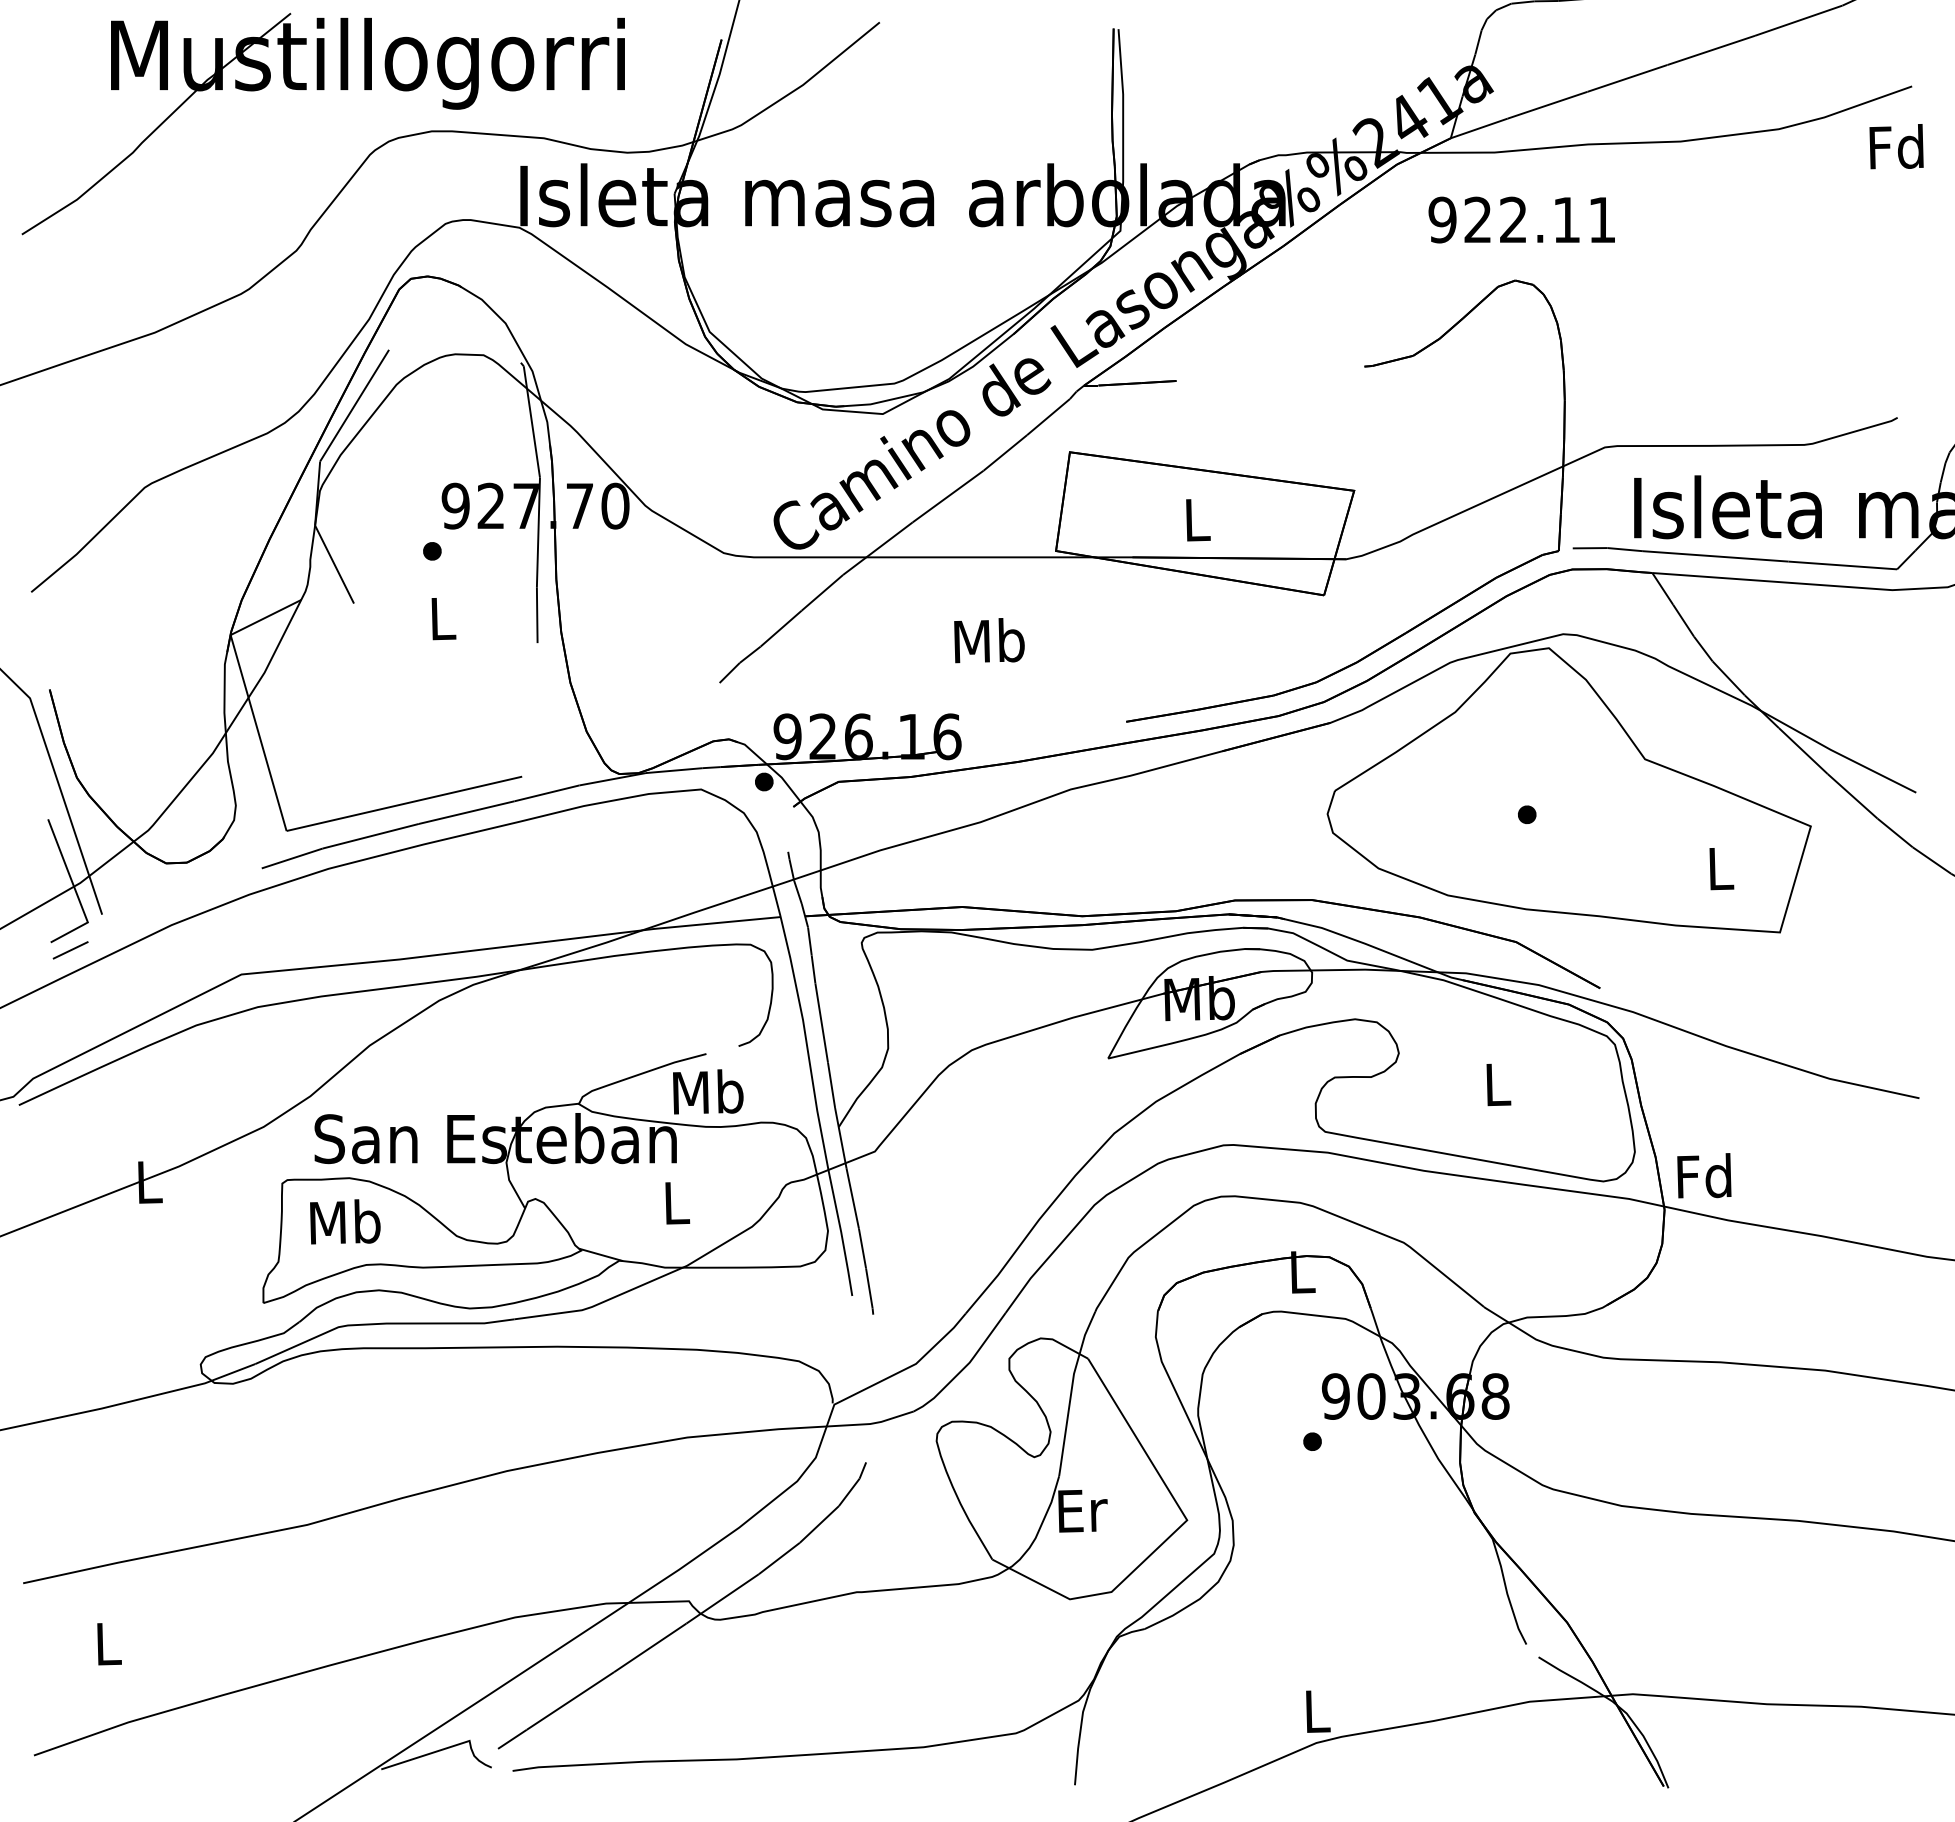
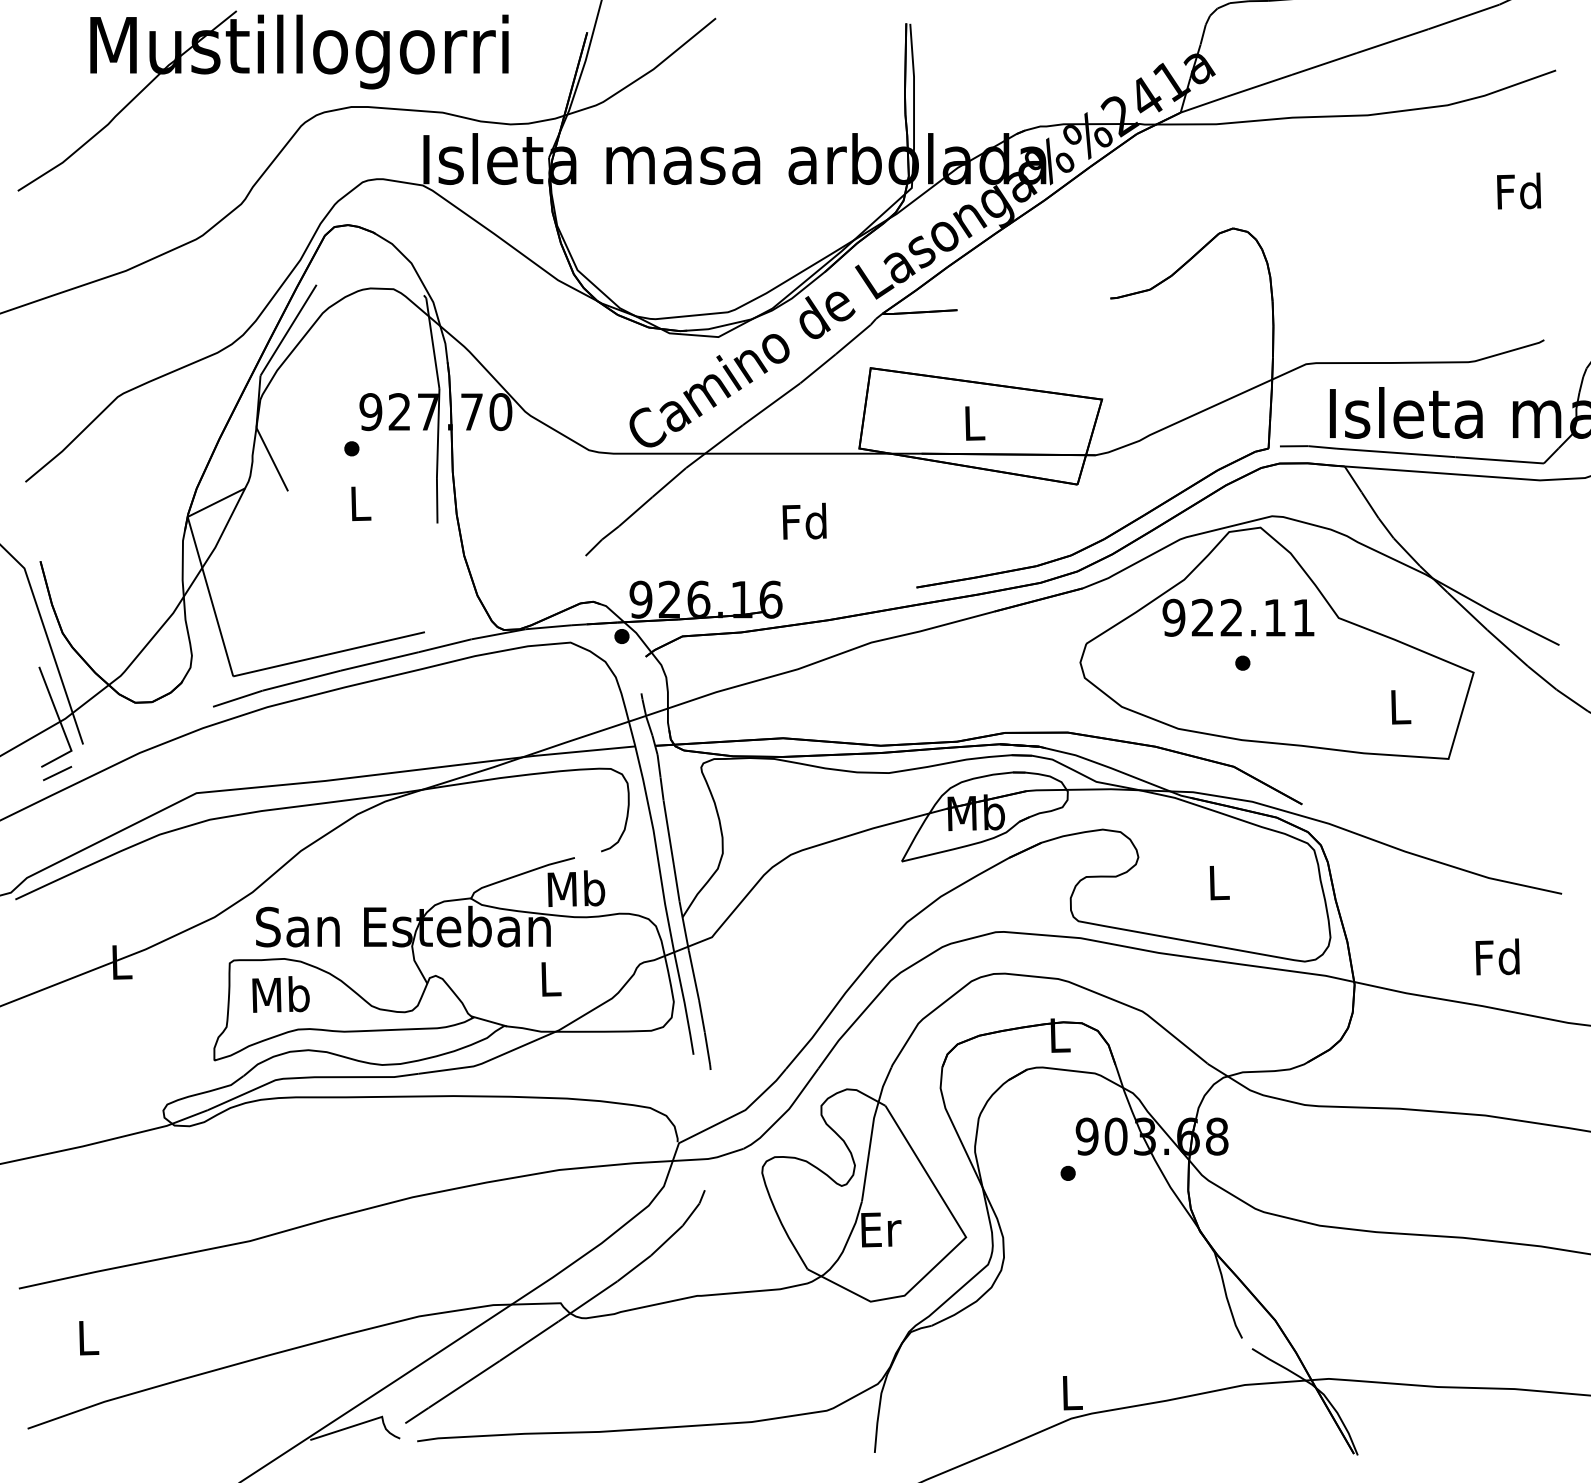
text: (1896, 146) -> (1518, 190), moved
text: (1521, 219) -> (1238, 617), moved
text: (989, 640) -> (805, 521), Mb -> Fd
text: (1704, 1175) -> (1497, 956), moved

